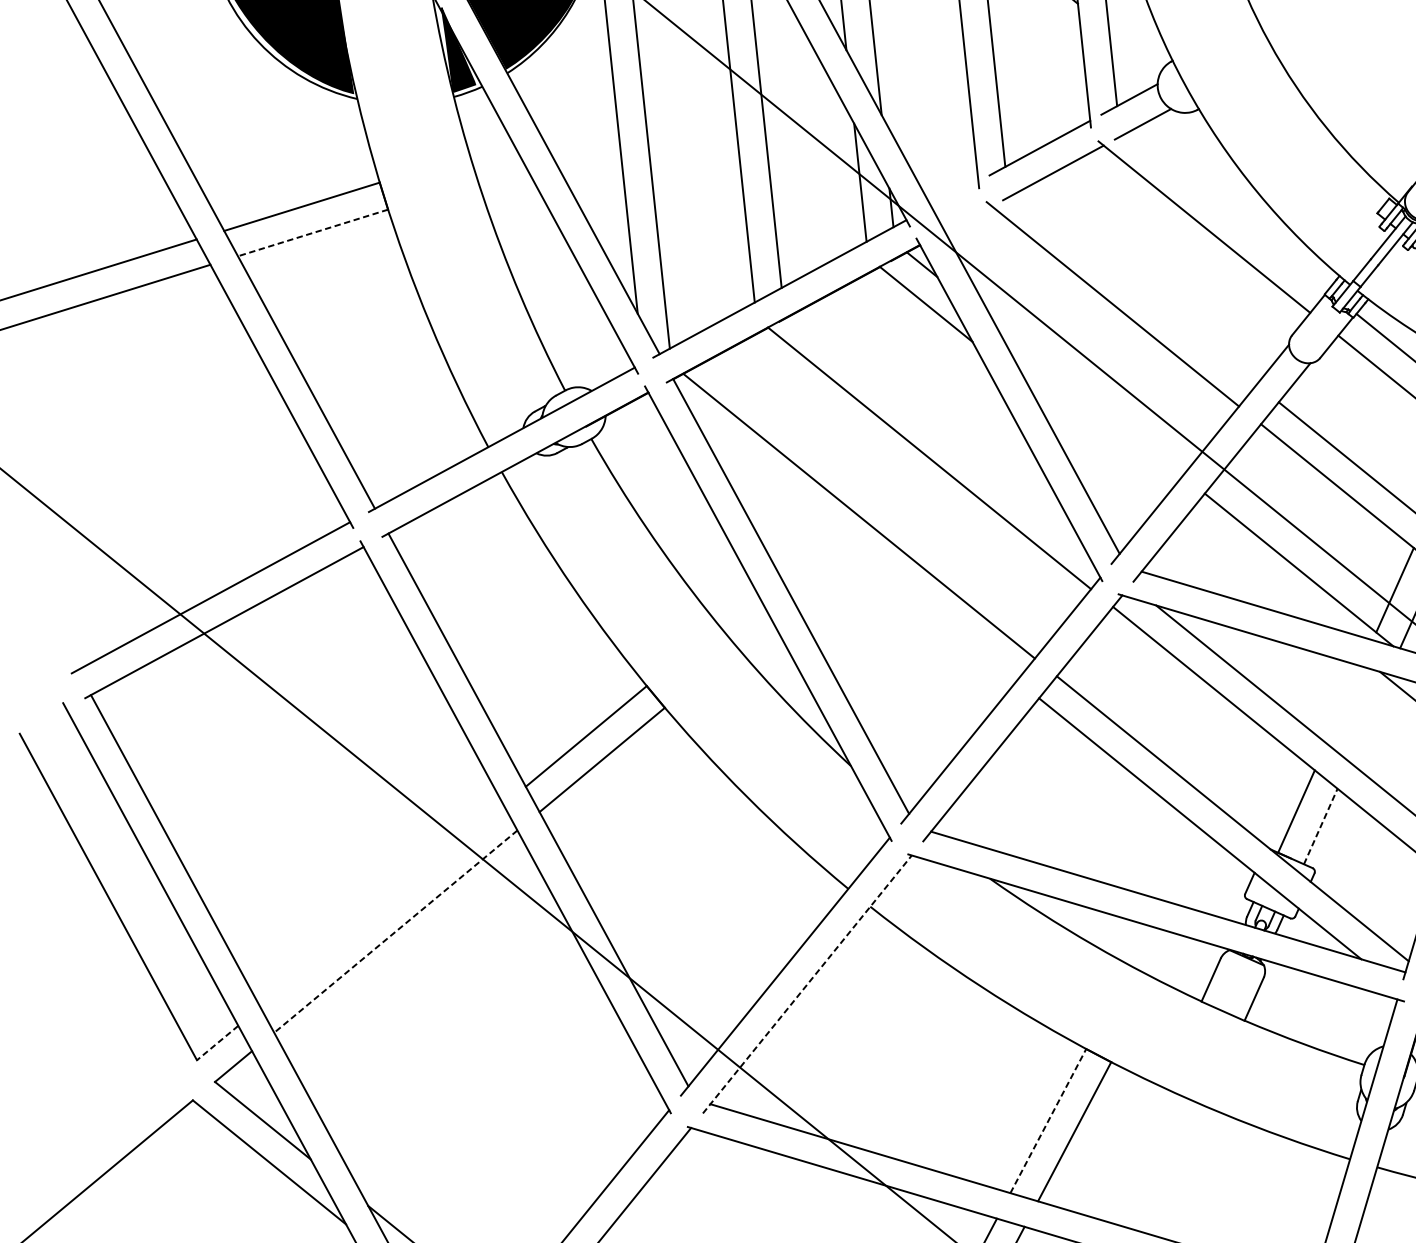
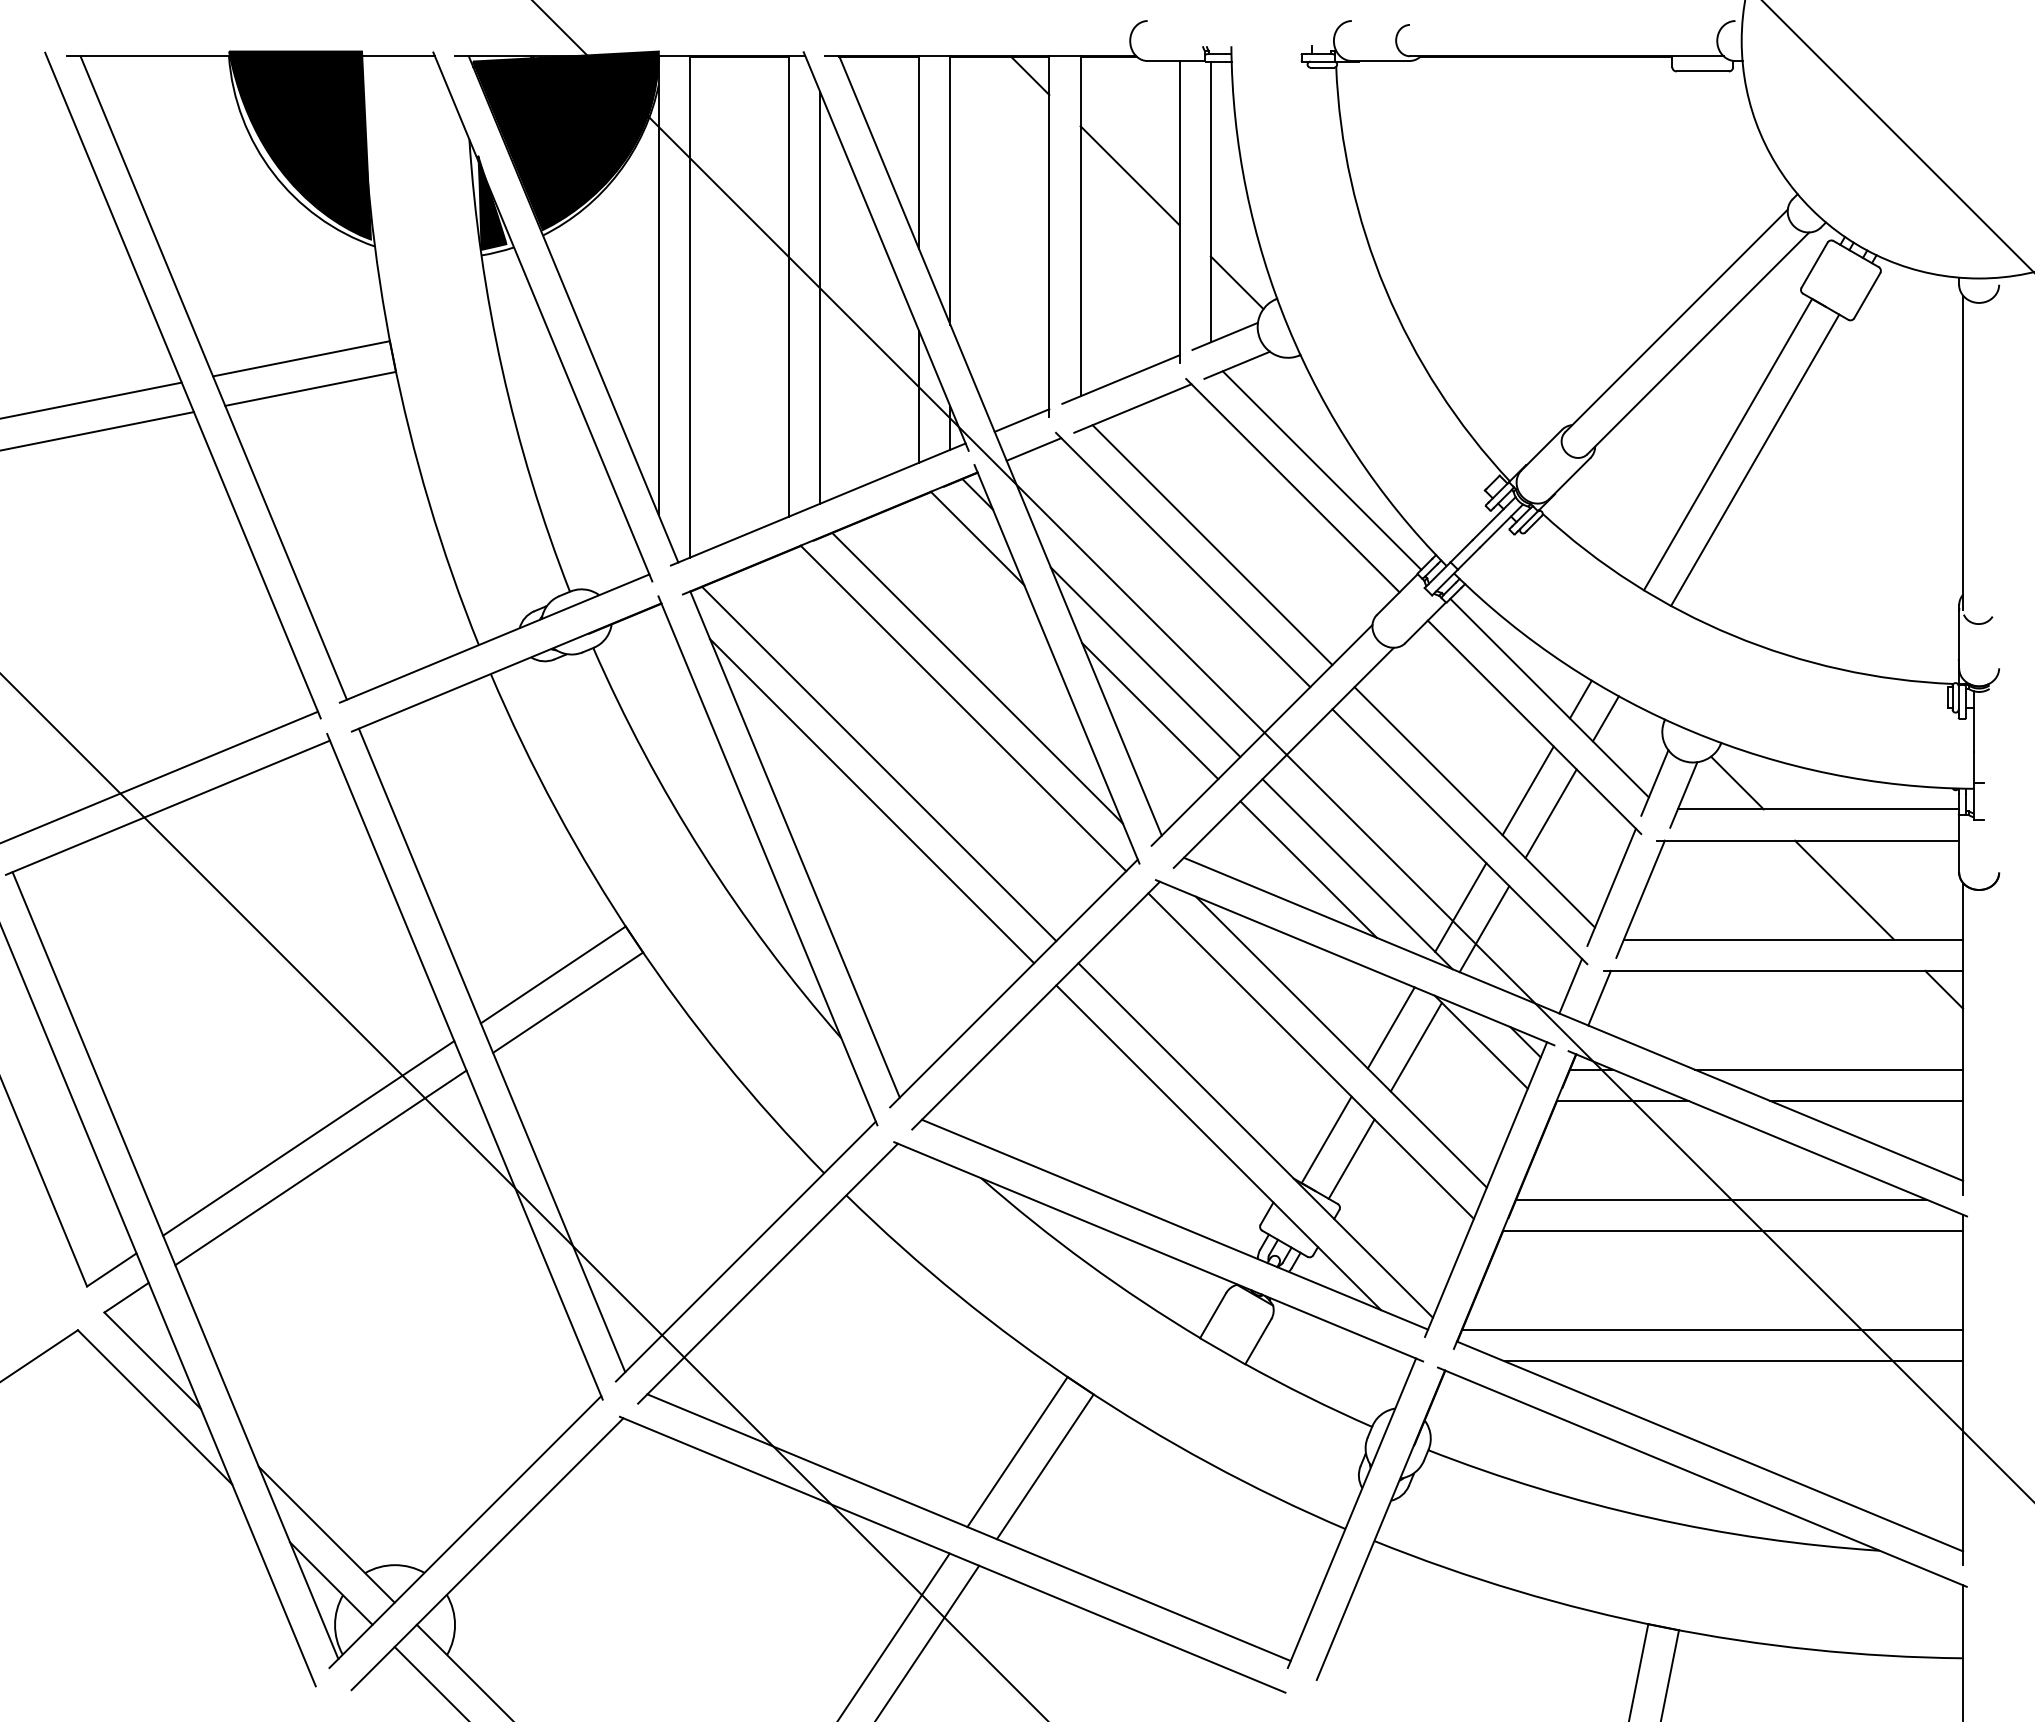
line: (1134, 49) -> (1236, 282), added
line: (954, 194) -> (1021, 420), added
line: (1228, 210) -> (1321, 470), added
line: (968, 219) -> (1033, 449), added
line: (312, 233) -> (310, 389), dashed -> solid
line: (1137, 288) -> (1212, 545), added
line: (1088, 399) -> (1145, 662), added
line: (939, 430) -> (977, 678), added
line: (1097, 443) -> (1150, 711), added
line: (856, 550) -> (872, 801), added
line: (1254, 570) -> (1308, 869), added
line: (1343, 704) -> (1390, 1027), added
line: (1367, 719) -> (1415, 1046), added
line: (1320, 826) -> (1351, 1159), dashed -> solid
line: (381, 906) -> (308, 1138), added
line: (395, 932) -> (320, 1168), dashed -> solid
line: (807, 984) -> (768, 1273), dashed -> solid
line: (217, 1042) -> (111, 1269), dashed -> solid
line: (1048, 1120) -> (1017, 1451), dashed -> solid

